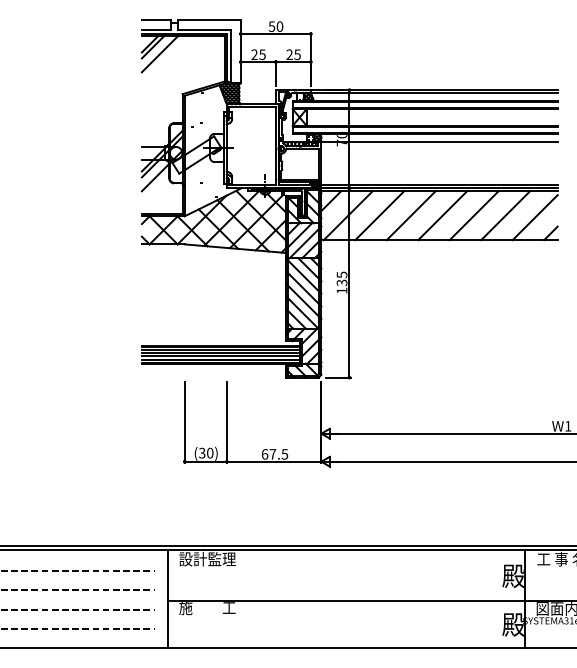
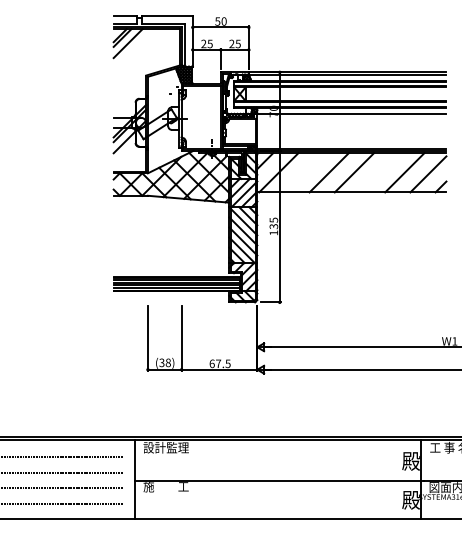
line: (379, 215) -> (303, 172), removed
line: (473, 215) -> (379, 172), removed
text: (210, 453) -> (168, 363), (30) -> (38)

